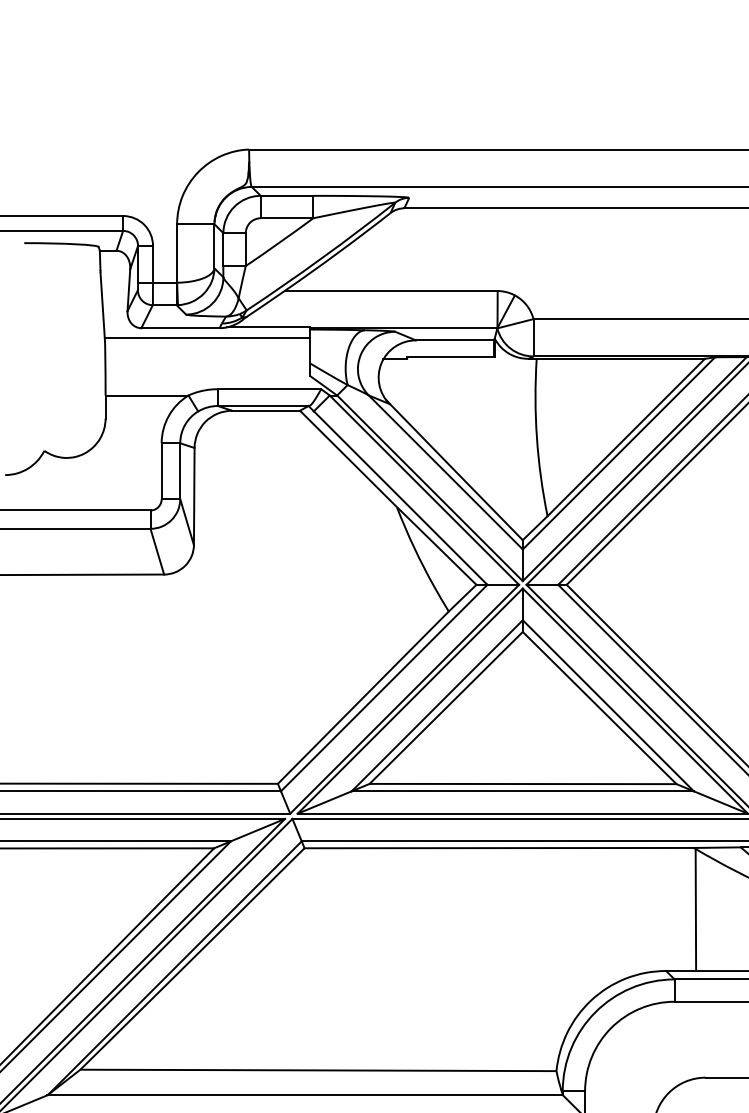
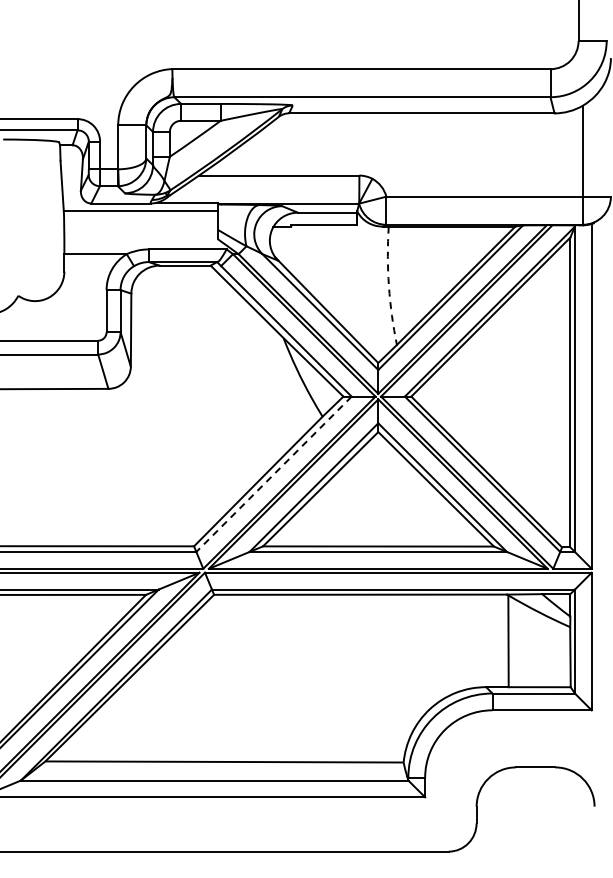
arc: (536, 438) -> (388, 286), solid -> dashed
line: (384, 688) -> (274, 474), solid -> dashed

